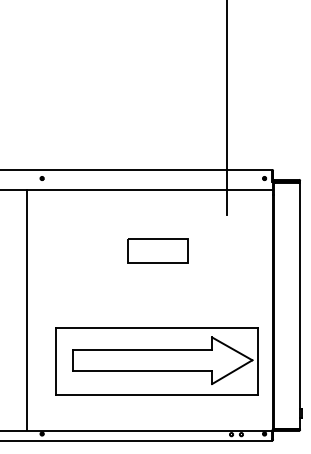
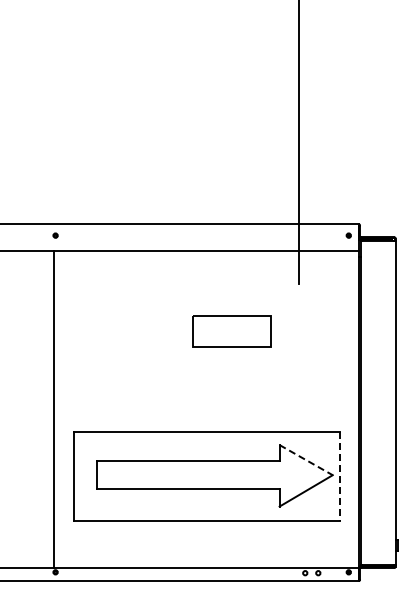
part: (157, 251) -> (231, 331), moved
line: (26, 310) -> (54, 409), moved
line: (232, 349) -> (306, 460), solid -> dashed
line: (257, 362) -> (339, 477), solid -> dashed

